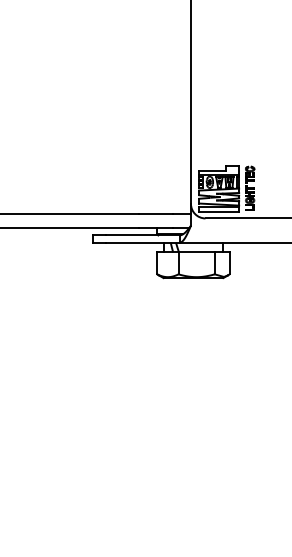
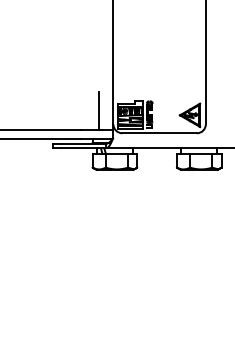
line: (166, 183) -> (98, 111), added

